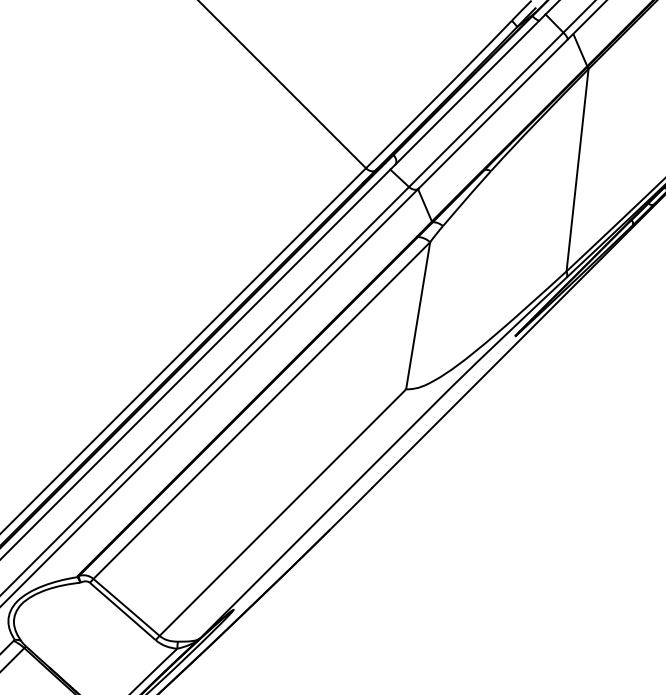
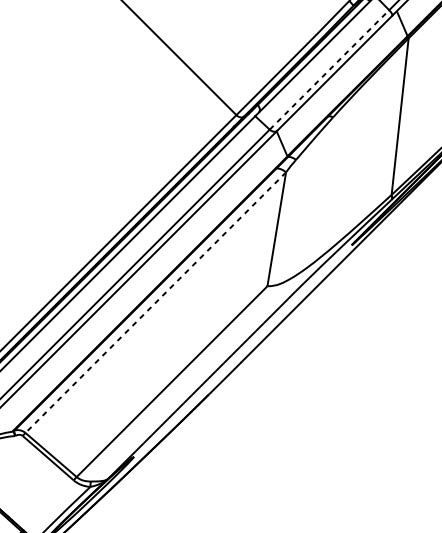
line: (486, 109) -> (329, 69), solid -> dashed
line: (261, 410) -> (155, 302), solid -> dashed

